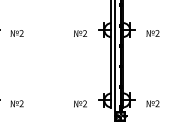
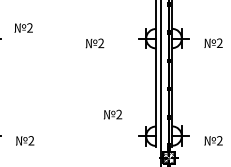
text: (16, 33) -> (22, 28), moved
text: (80, 33) -> (94, 43), moved
text: (80, 103) -> (112, 114), moved

